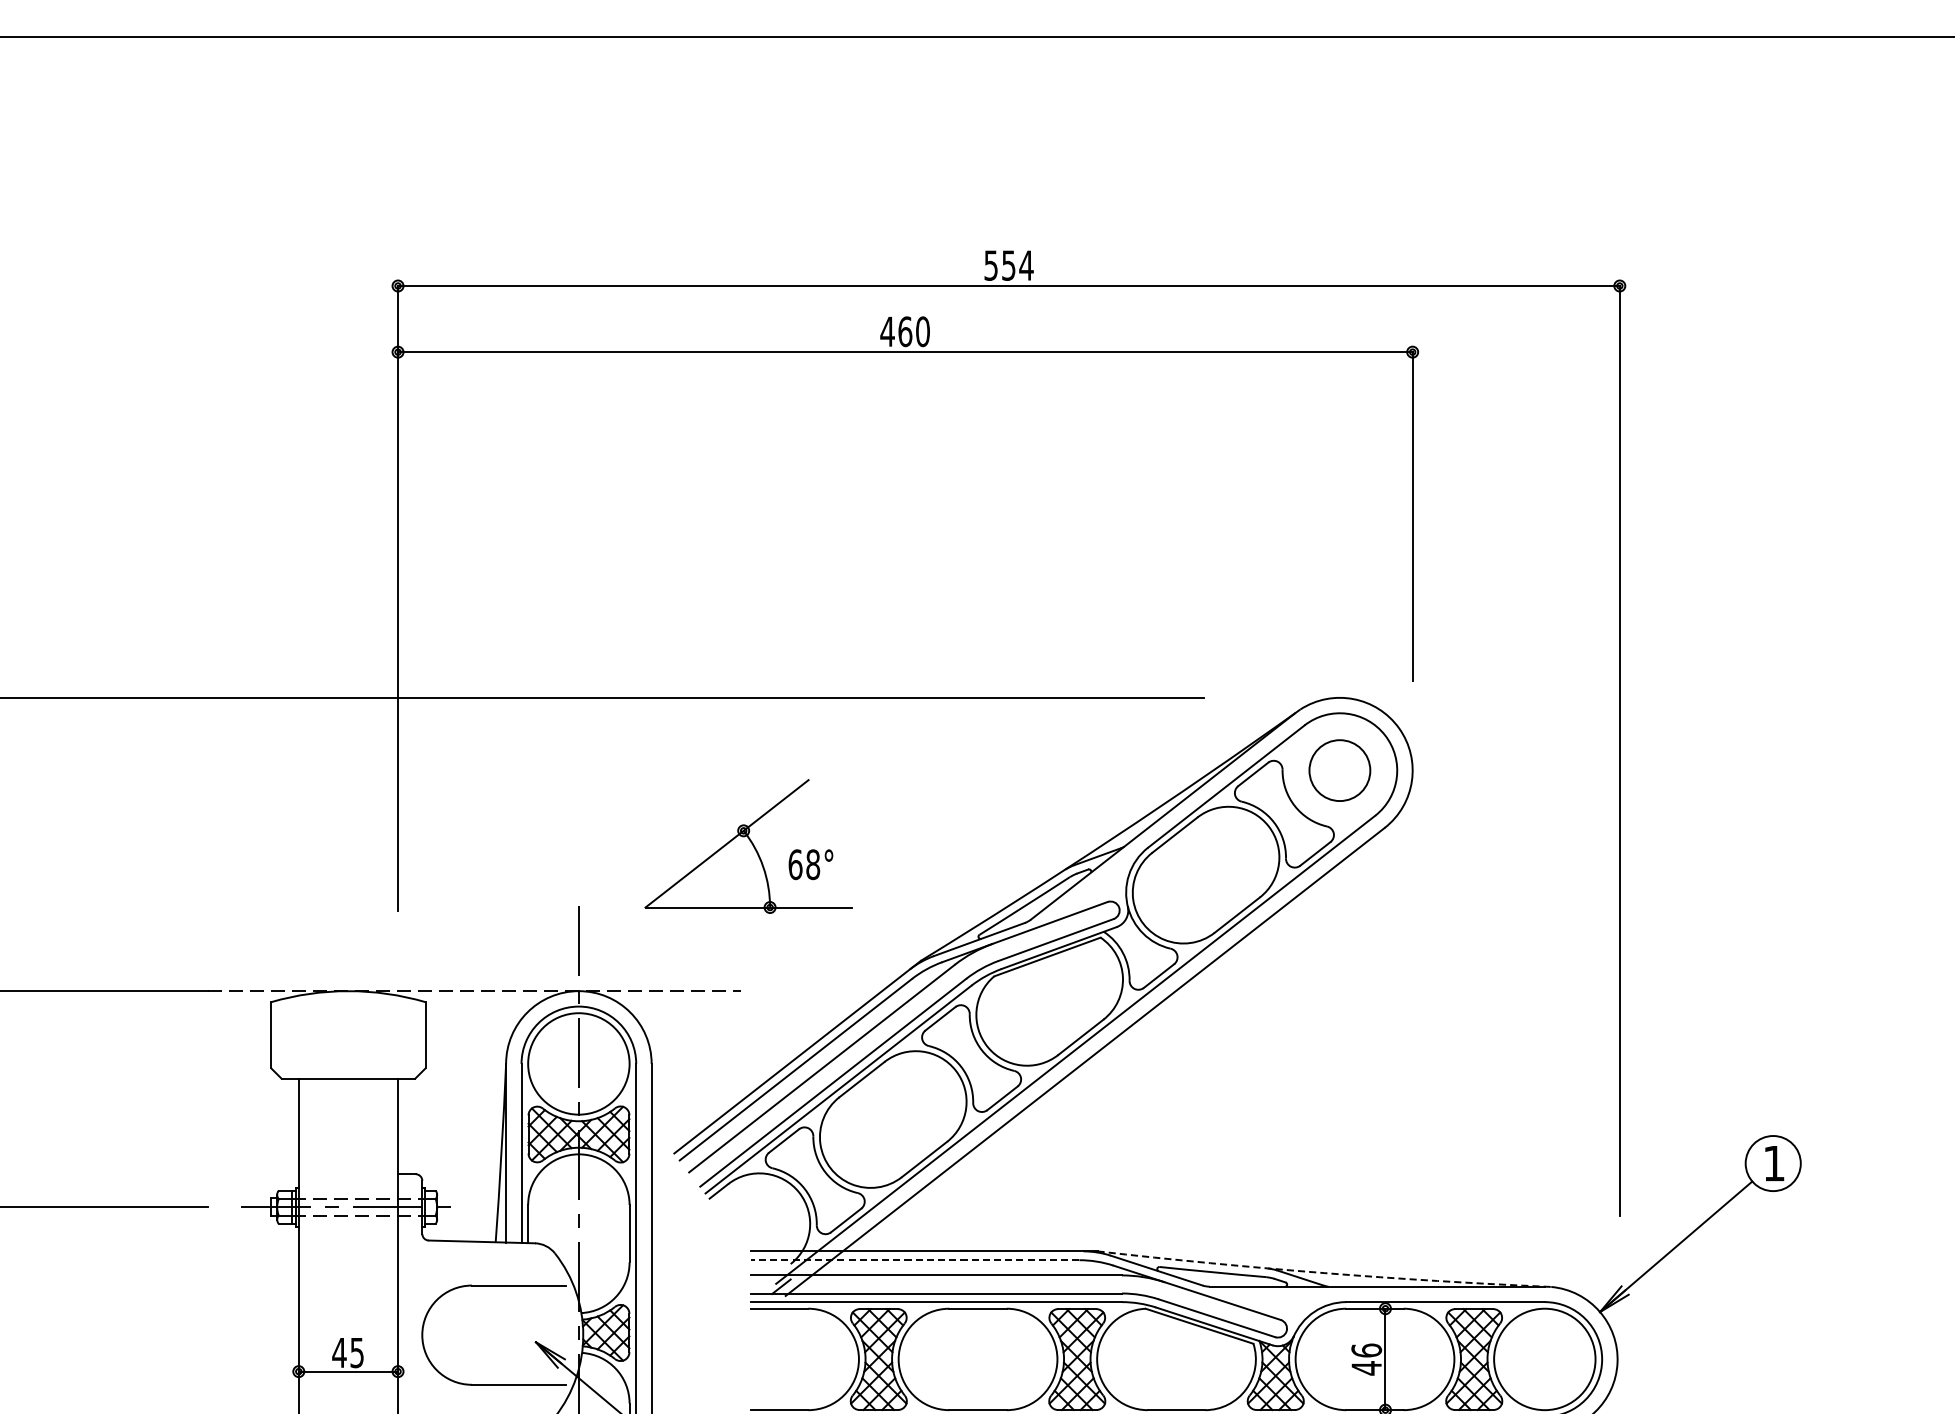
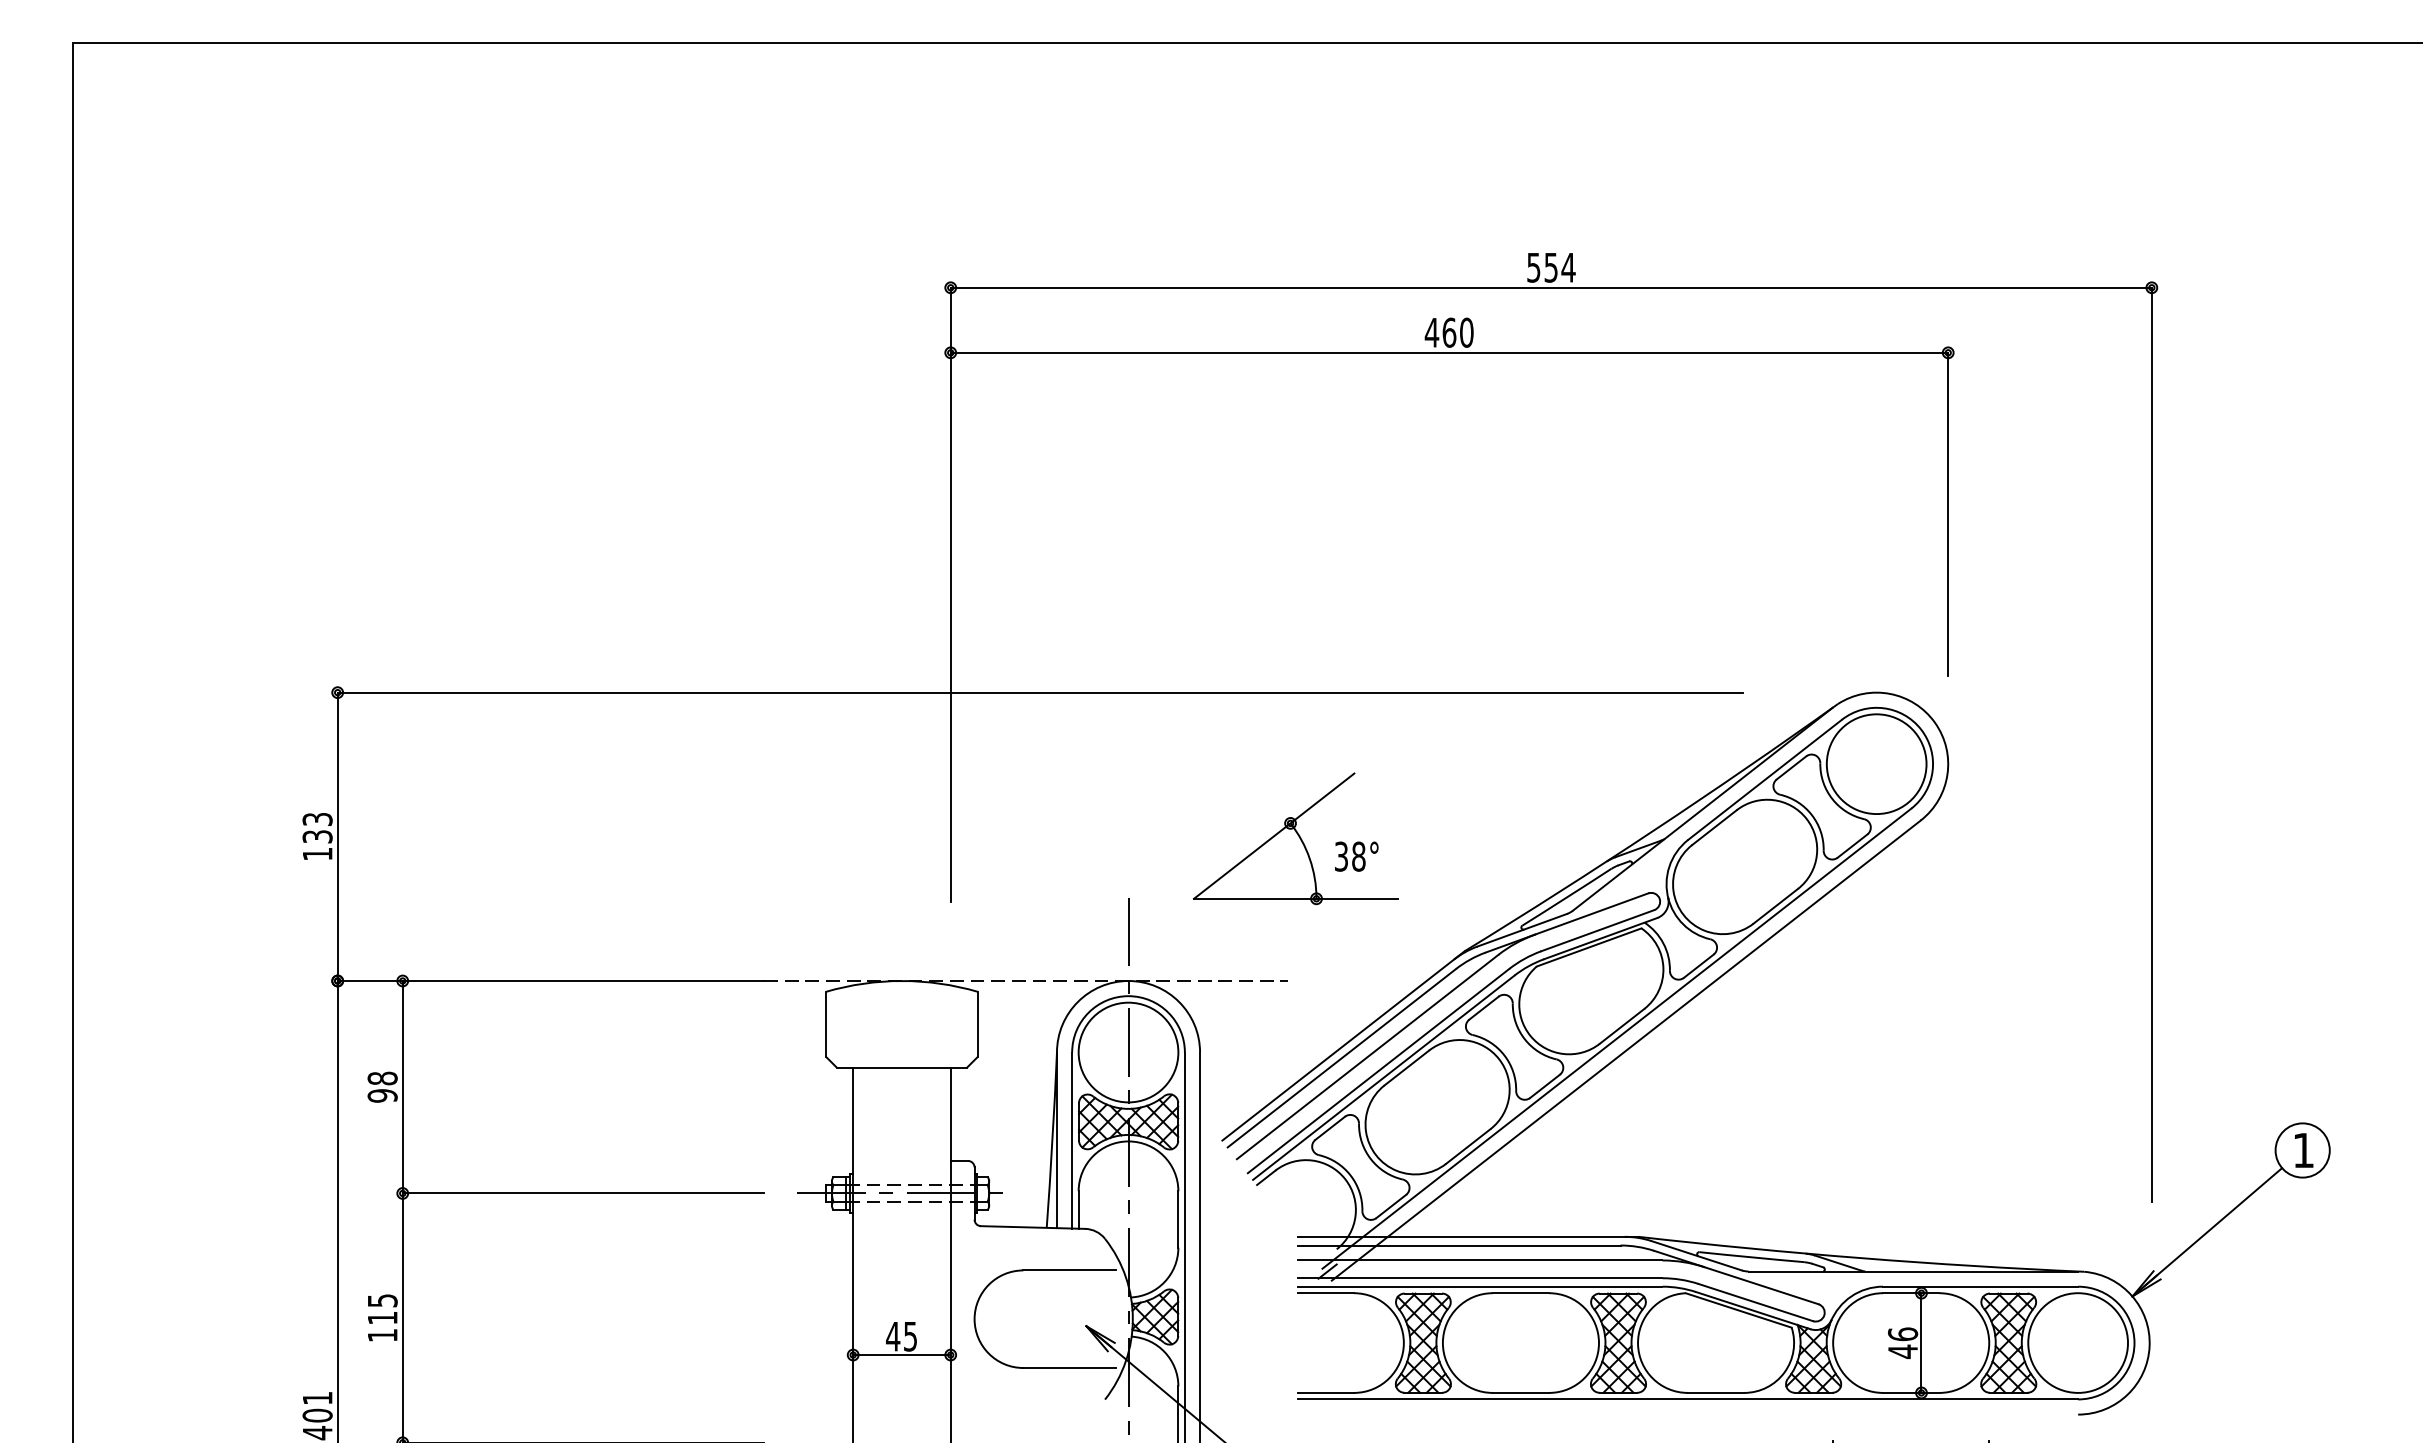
circle: (1339, 770) -> (1876, 764), size x1.67
text: (795, 864) -> (1341, 856), 68° -> 38°
line: (914, 1260) -> (1458, 1245), dashed -> solid
arc: (1324, 1273) -> (1861, 1258), dashed -> solid

